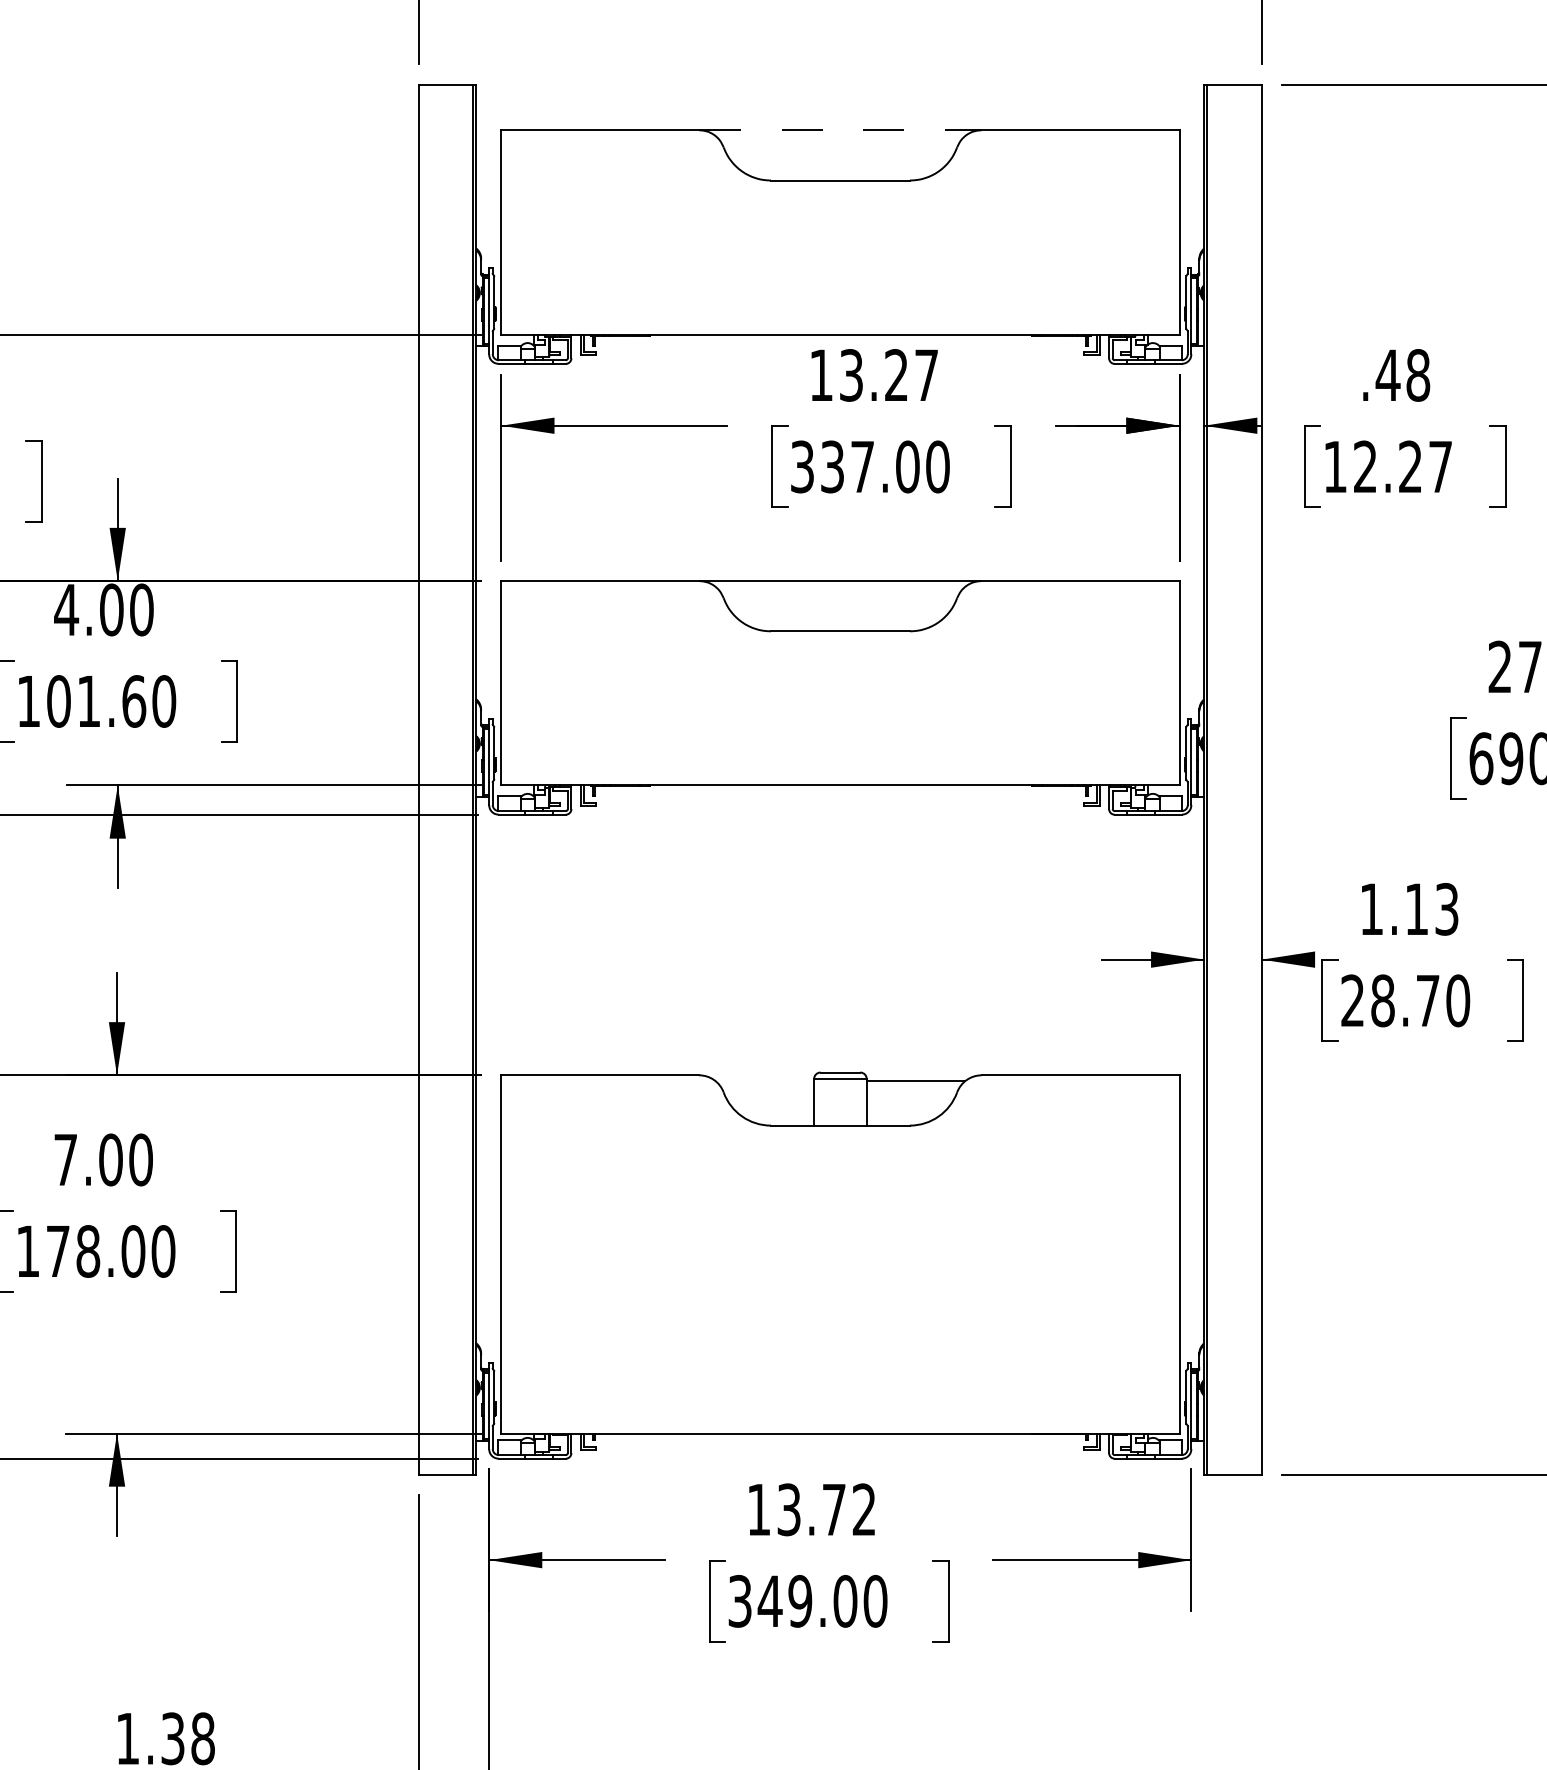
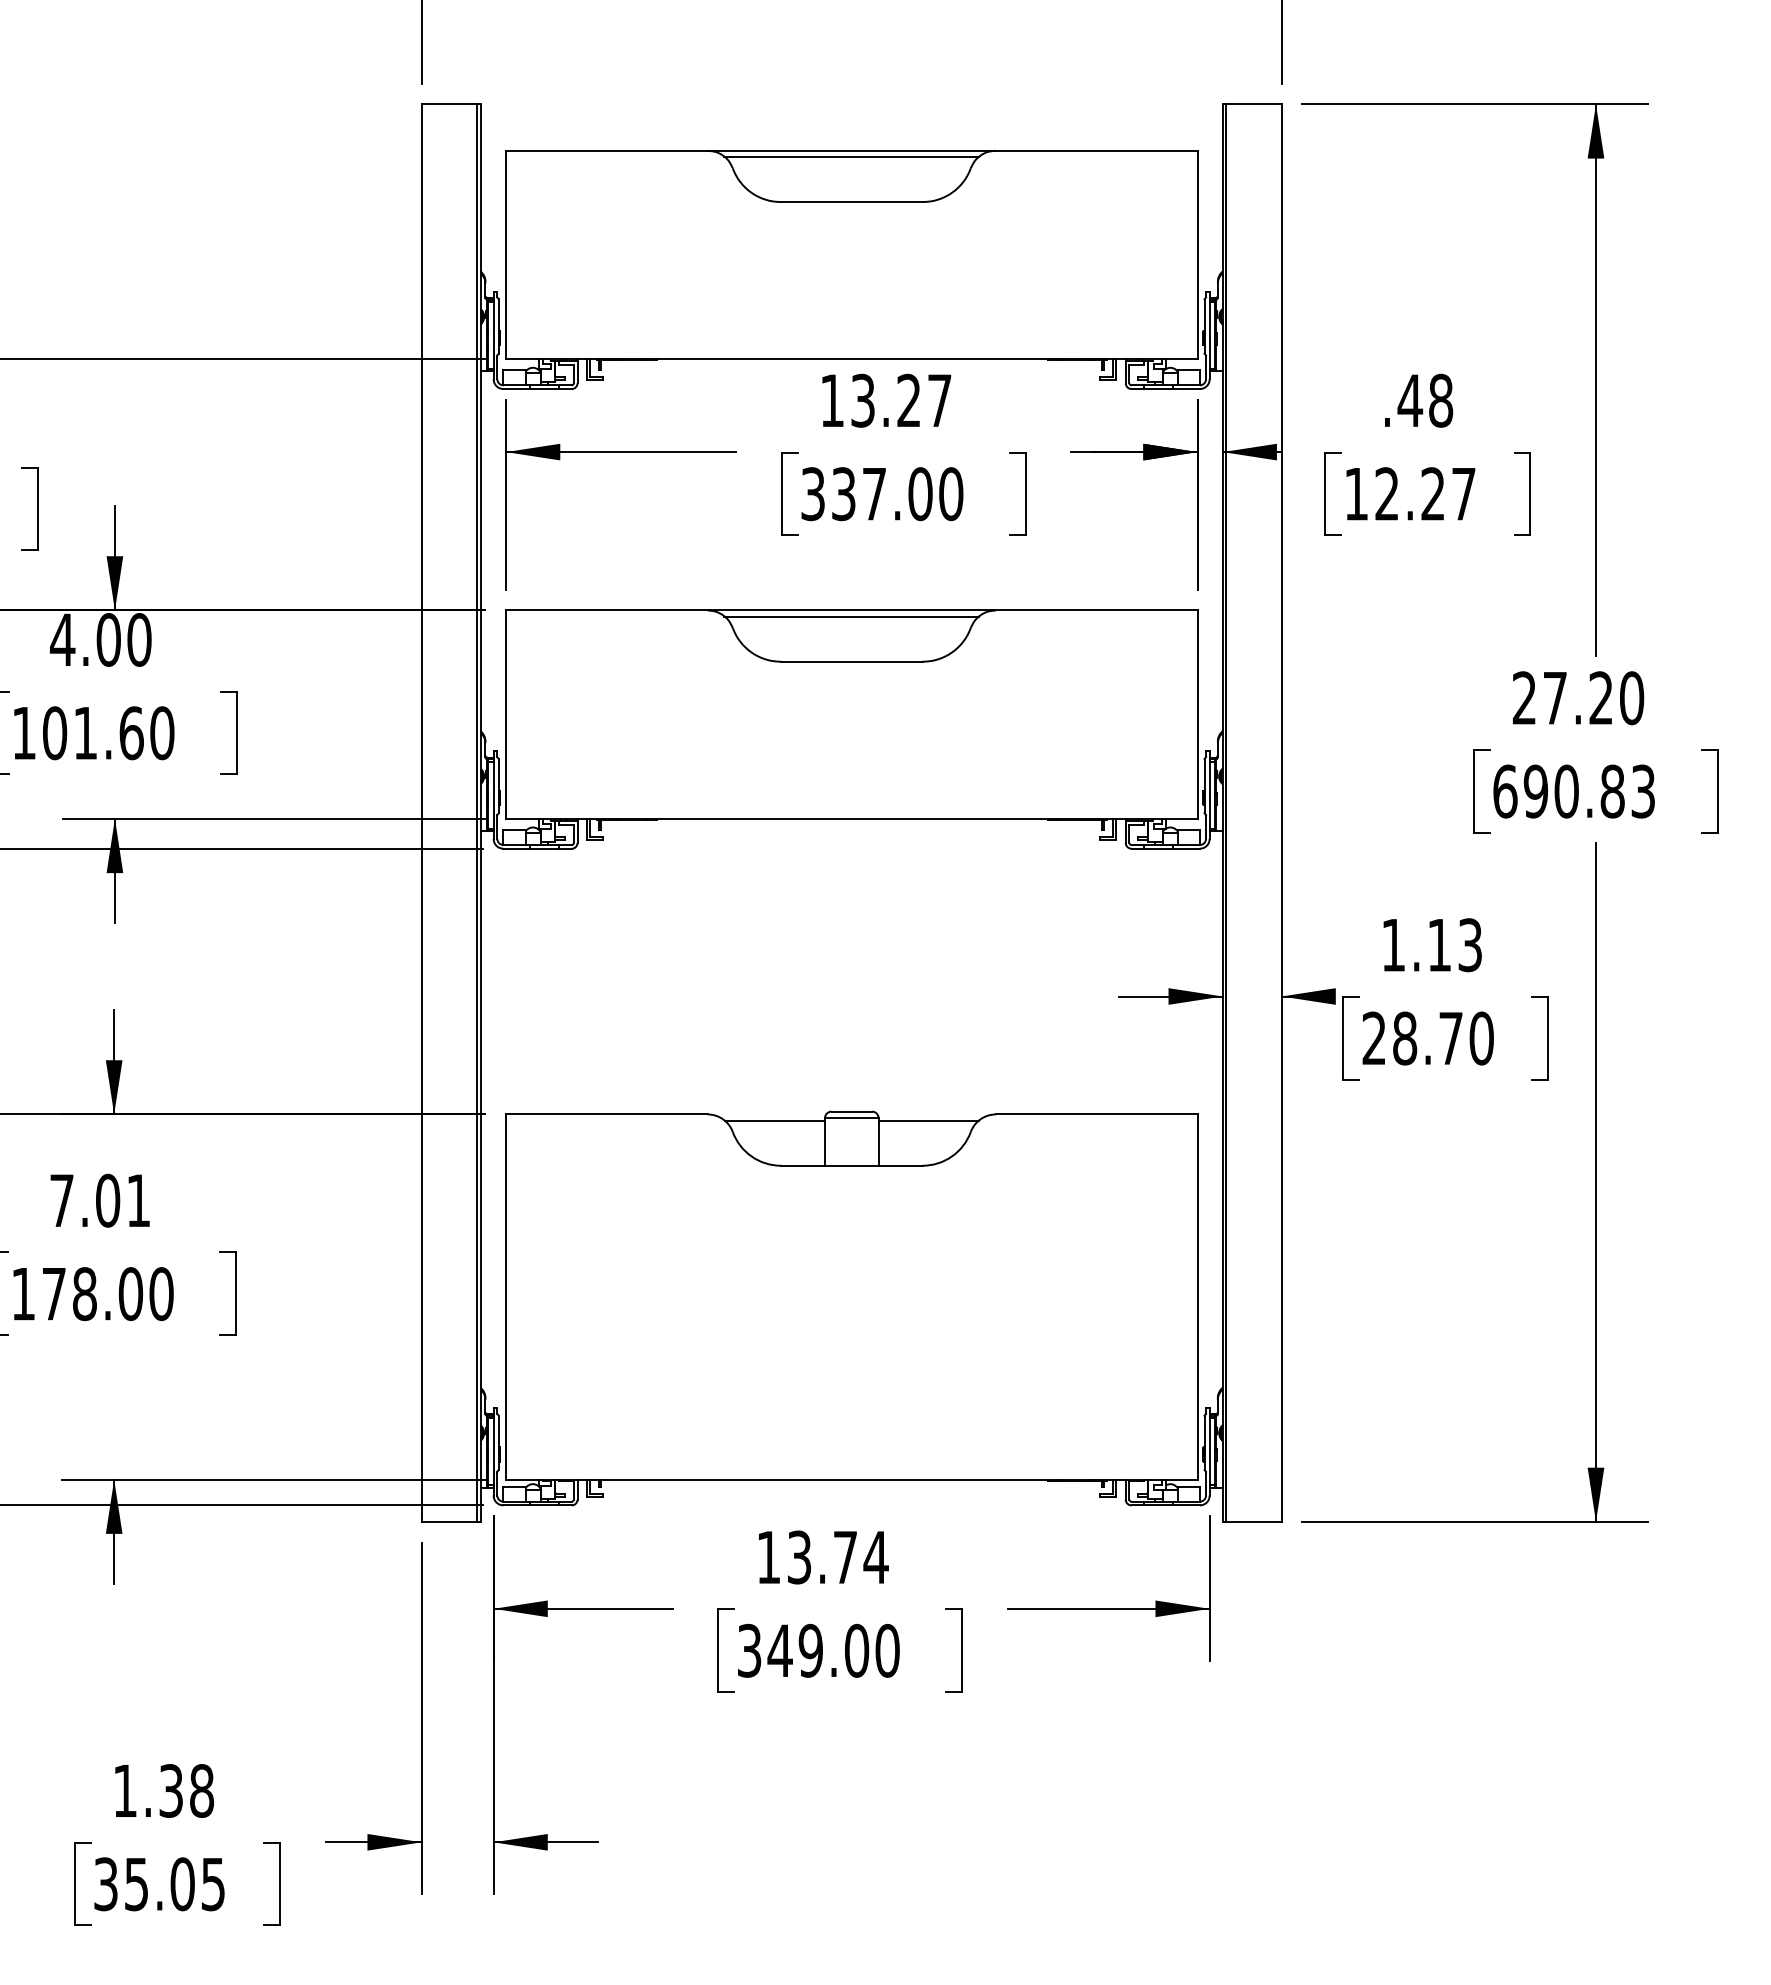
line: (841, 129) -> (852, 150), dashed -> solid
line: (840, 135) -> (851, 156), added
line: (840, 586) -> (851, 616), added
line: (764, 1081) -> (774, 1120), added
text: (140, 1159) -> (138, 1200), 7.00 -> 7.01
text: (863, 1508) -> (875, 1556), 13.72 -> 13.74

